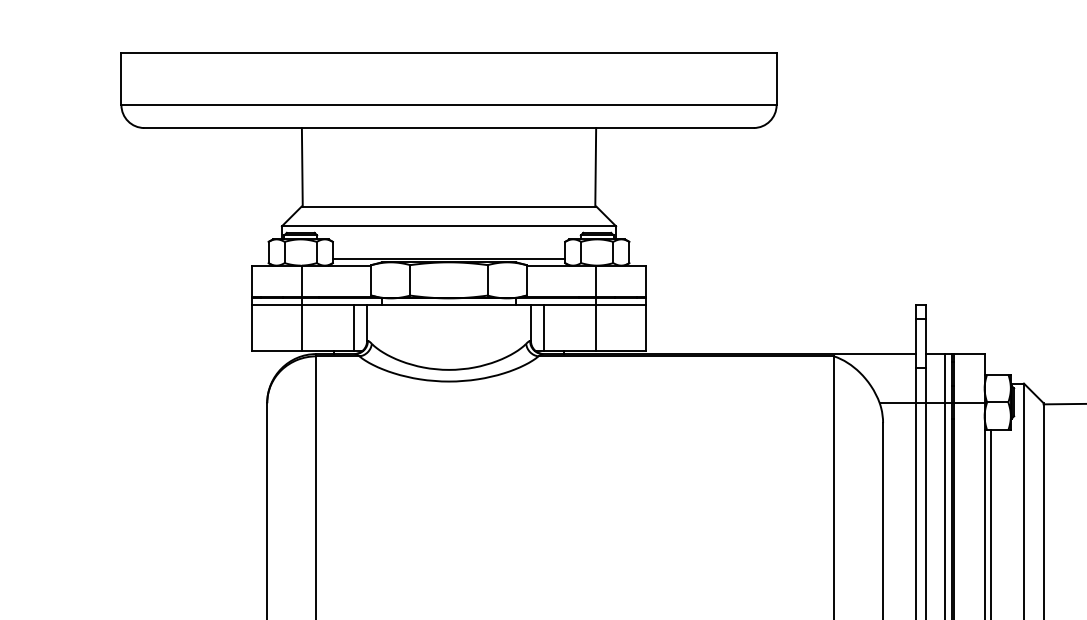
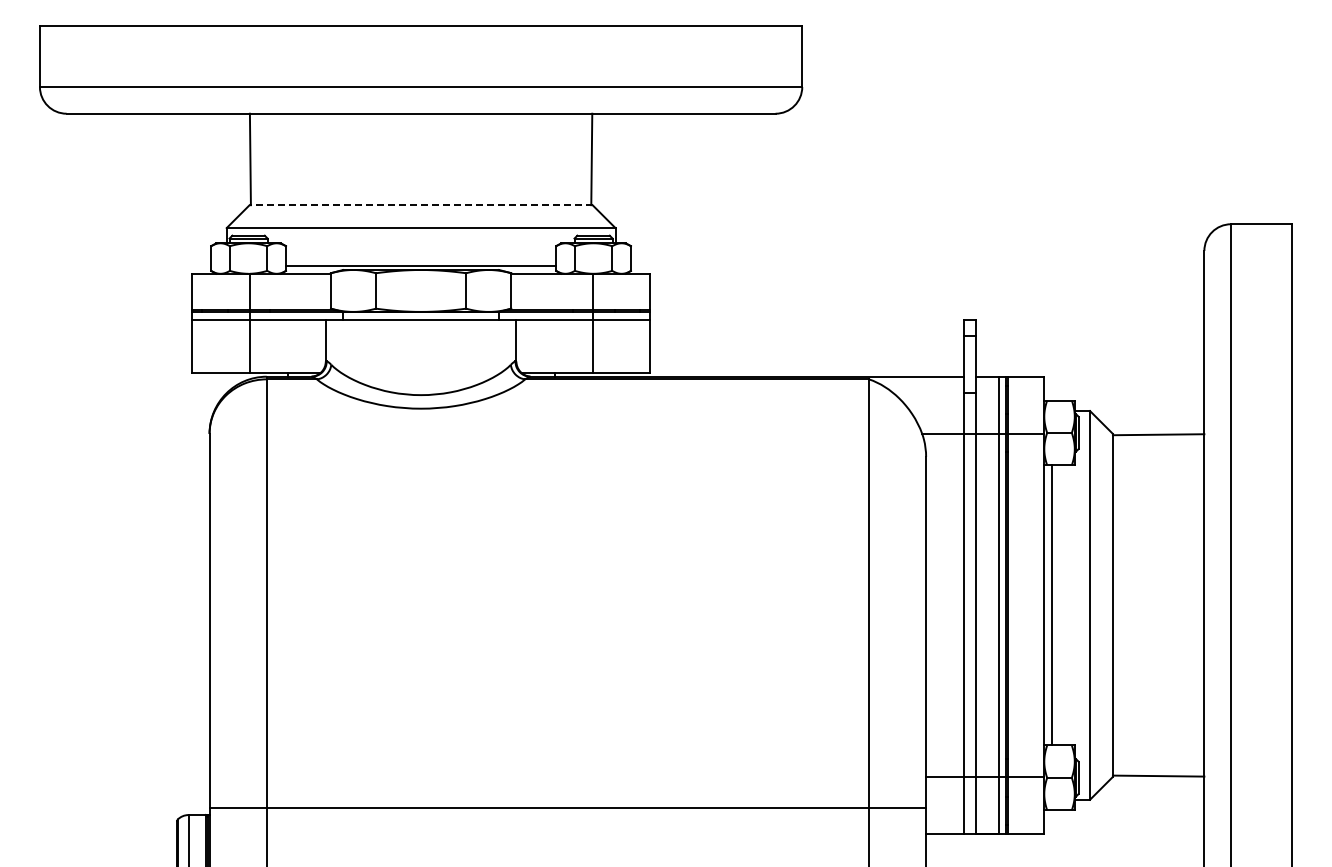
line: (449, 206) -> (421, 205), solid -> dashed
line: (353, 327) -> (310, 345), removed
line: (543, 327) -> (531, 345), removed

